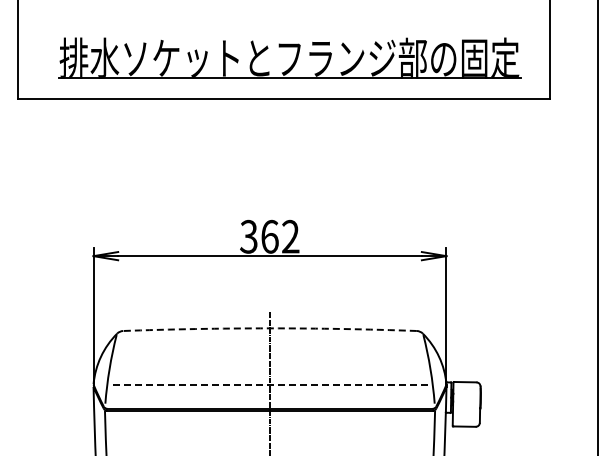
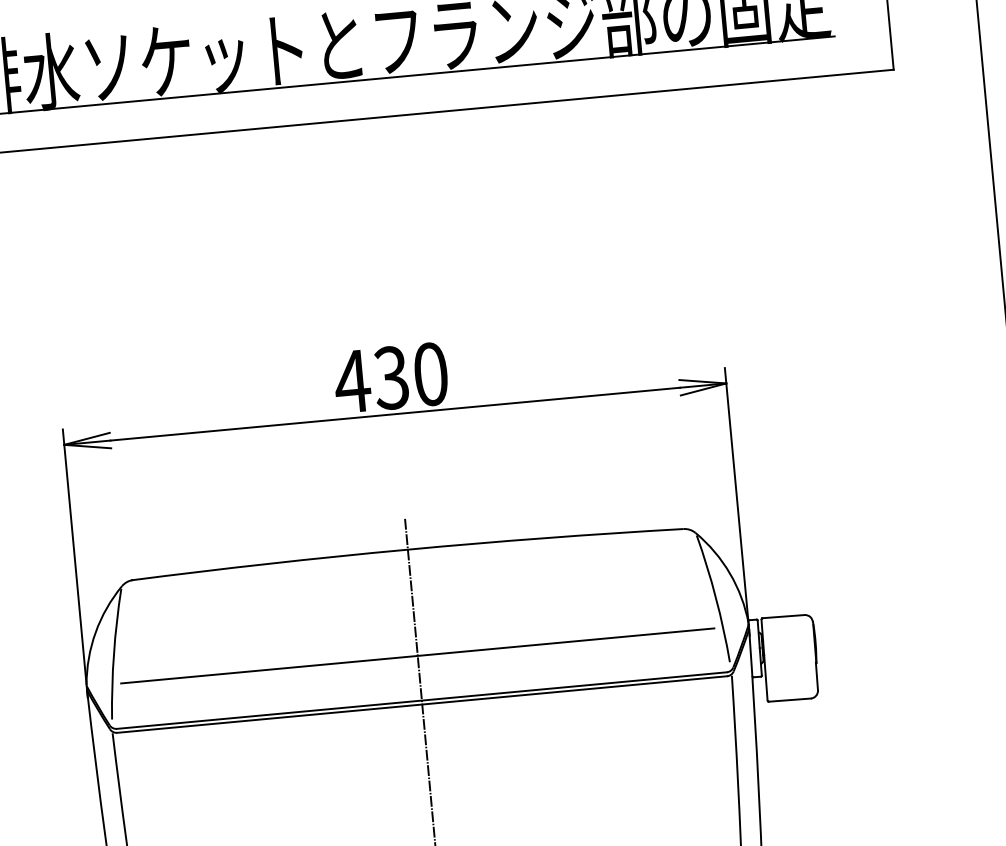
text: (269, 236) -> (390, 377), 362 -> 430
arc: (269, 328) -> (406, 549), dashed -> solid
line: (269, 385) -> (416, 656), dashed -> solid

